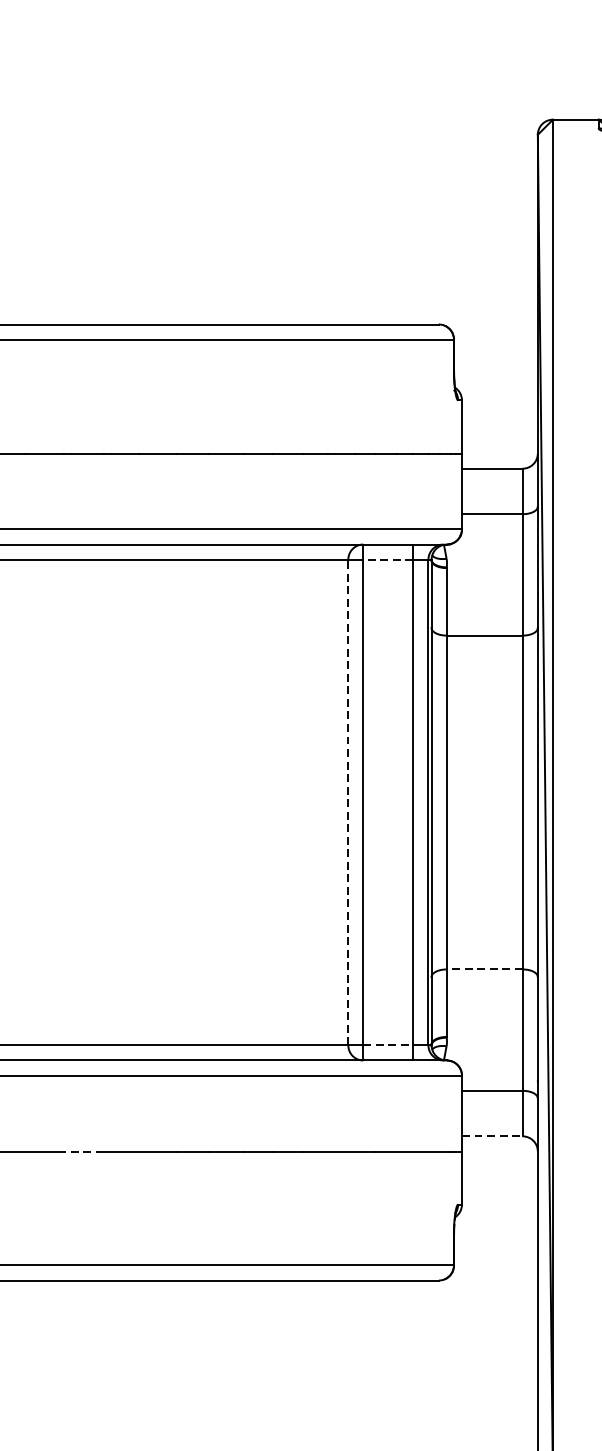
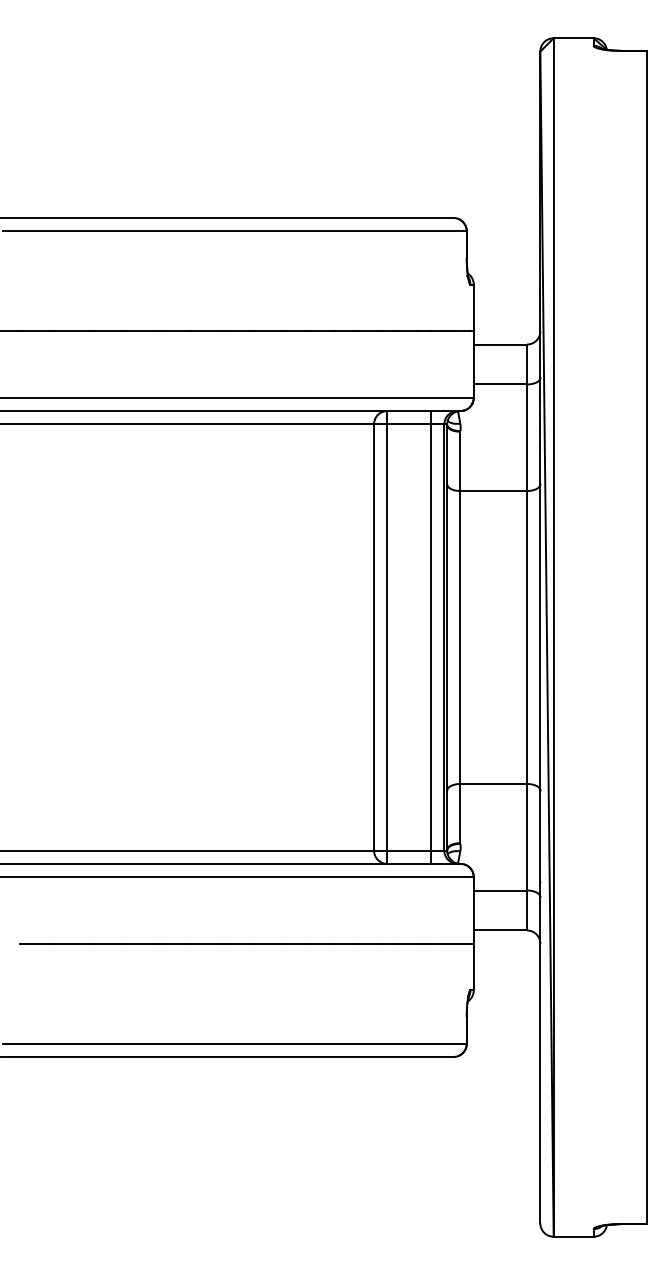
line: (388, 559) -> (409, 424), dashed -> solid
line: (348, 802) -> (374, 637), dashed -> solid
line: (484, 968) -> (493, 783), dashed -> solid
line: (388, 1045) -> (409, 850), dashed -> solid
line: (492, 1136) -> (500, 930), dashed -> solid
line: (83, 1151) -> (141, 943), dashed -> solid

